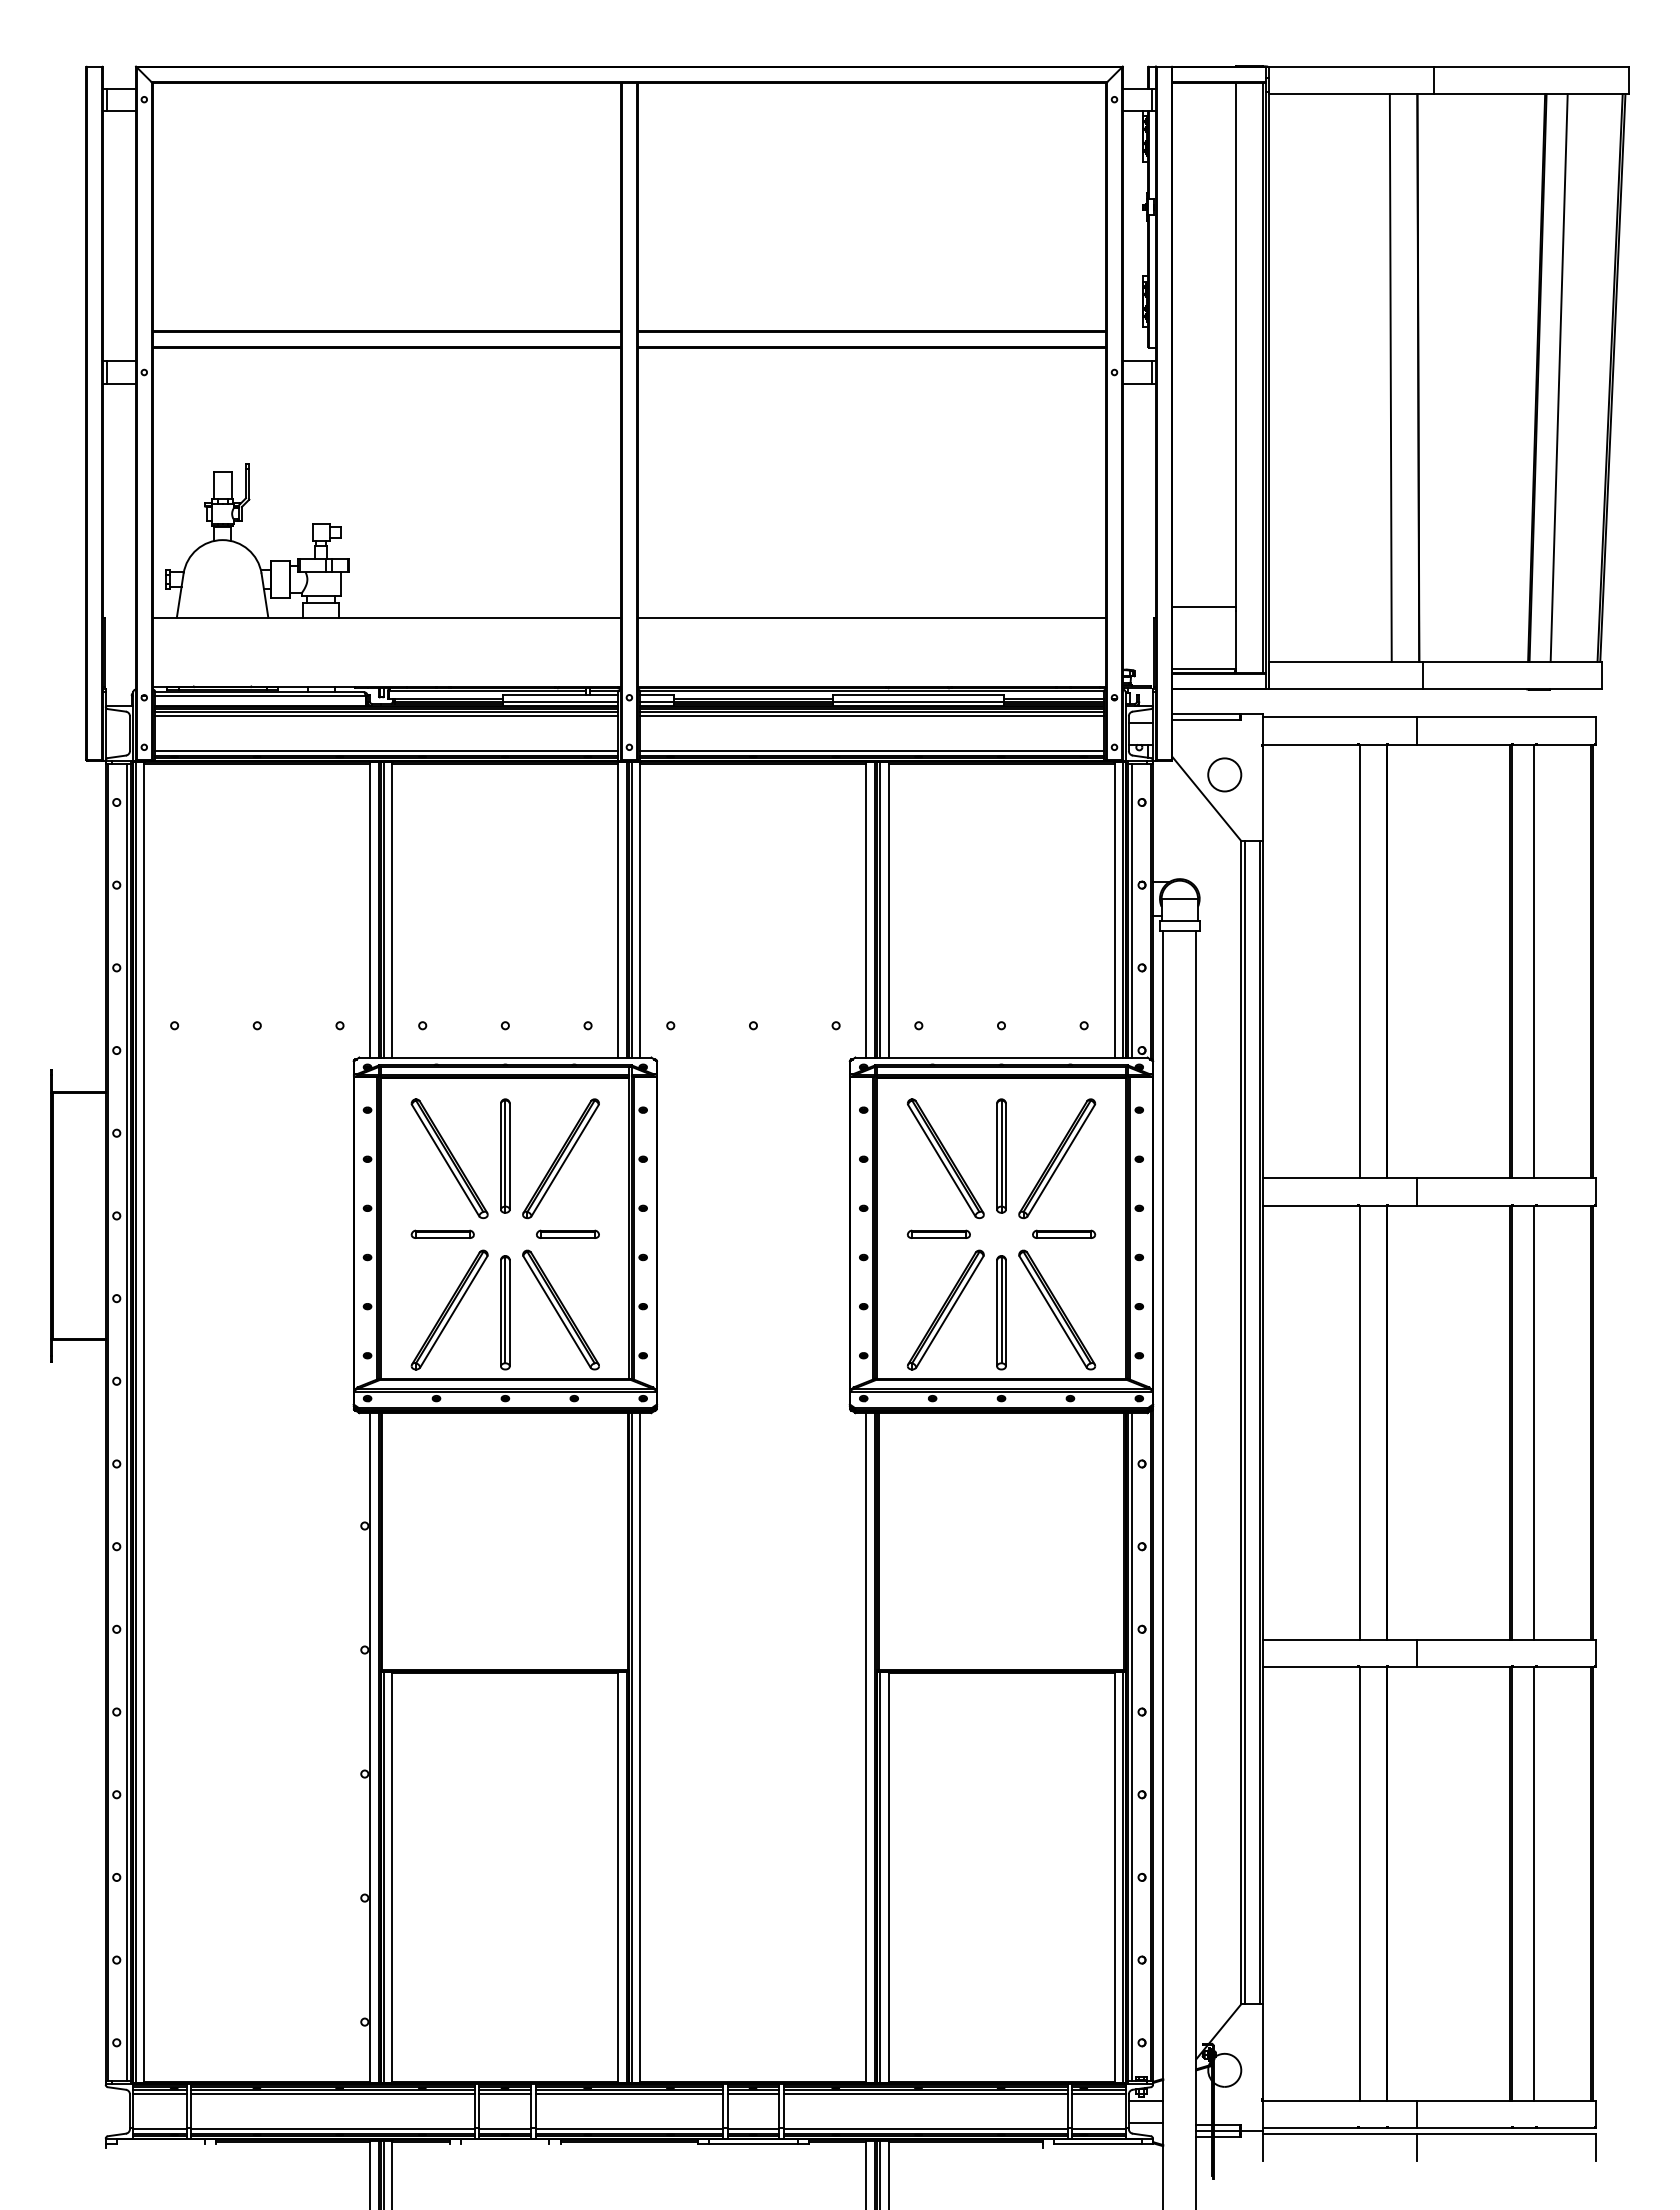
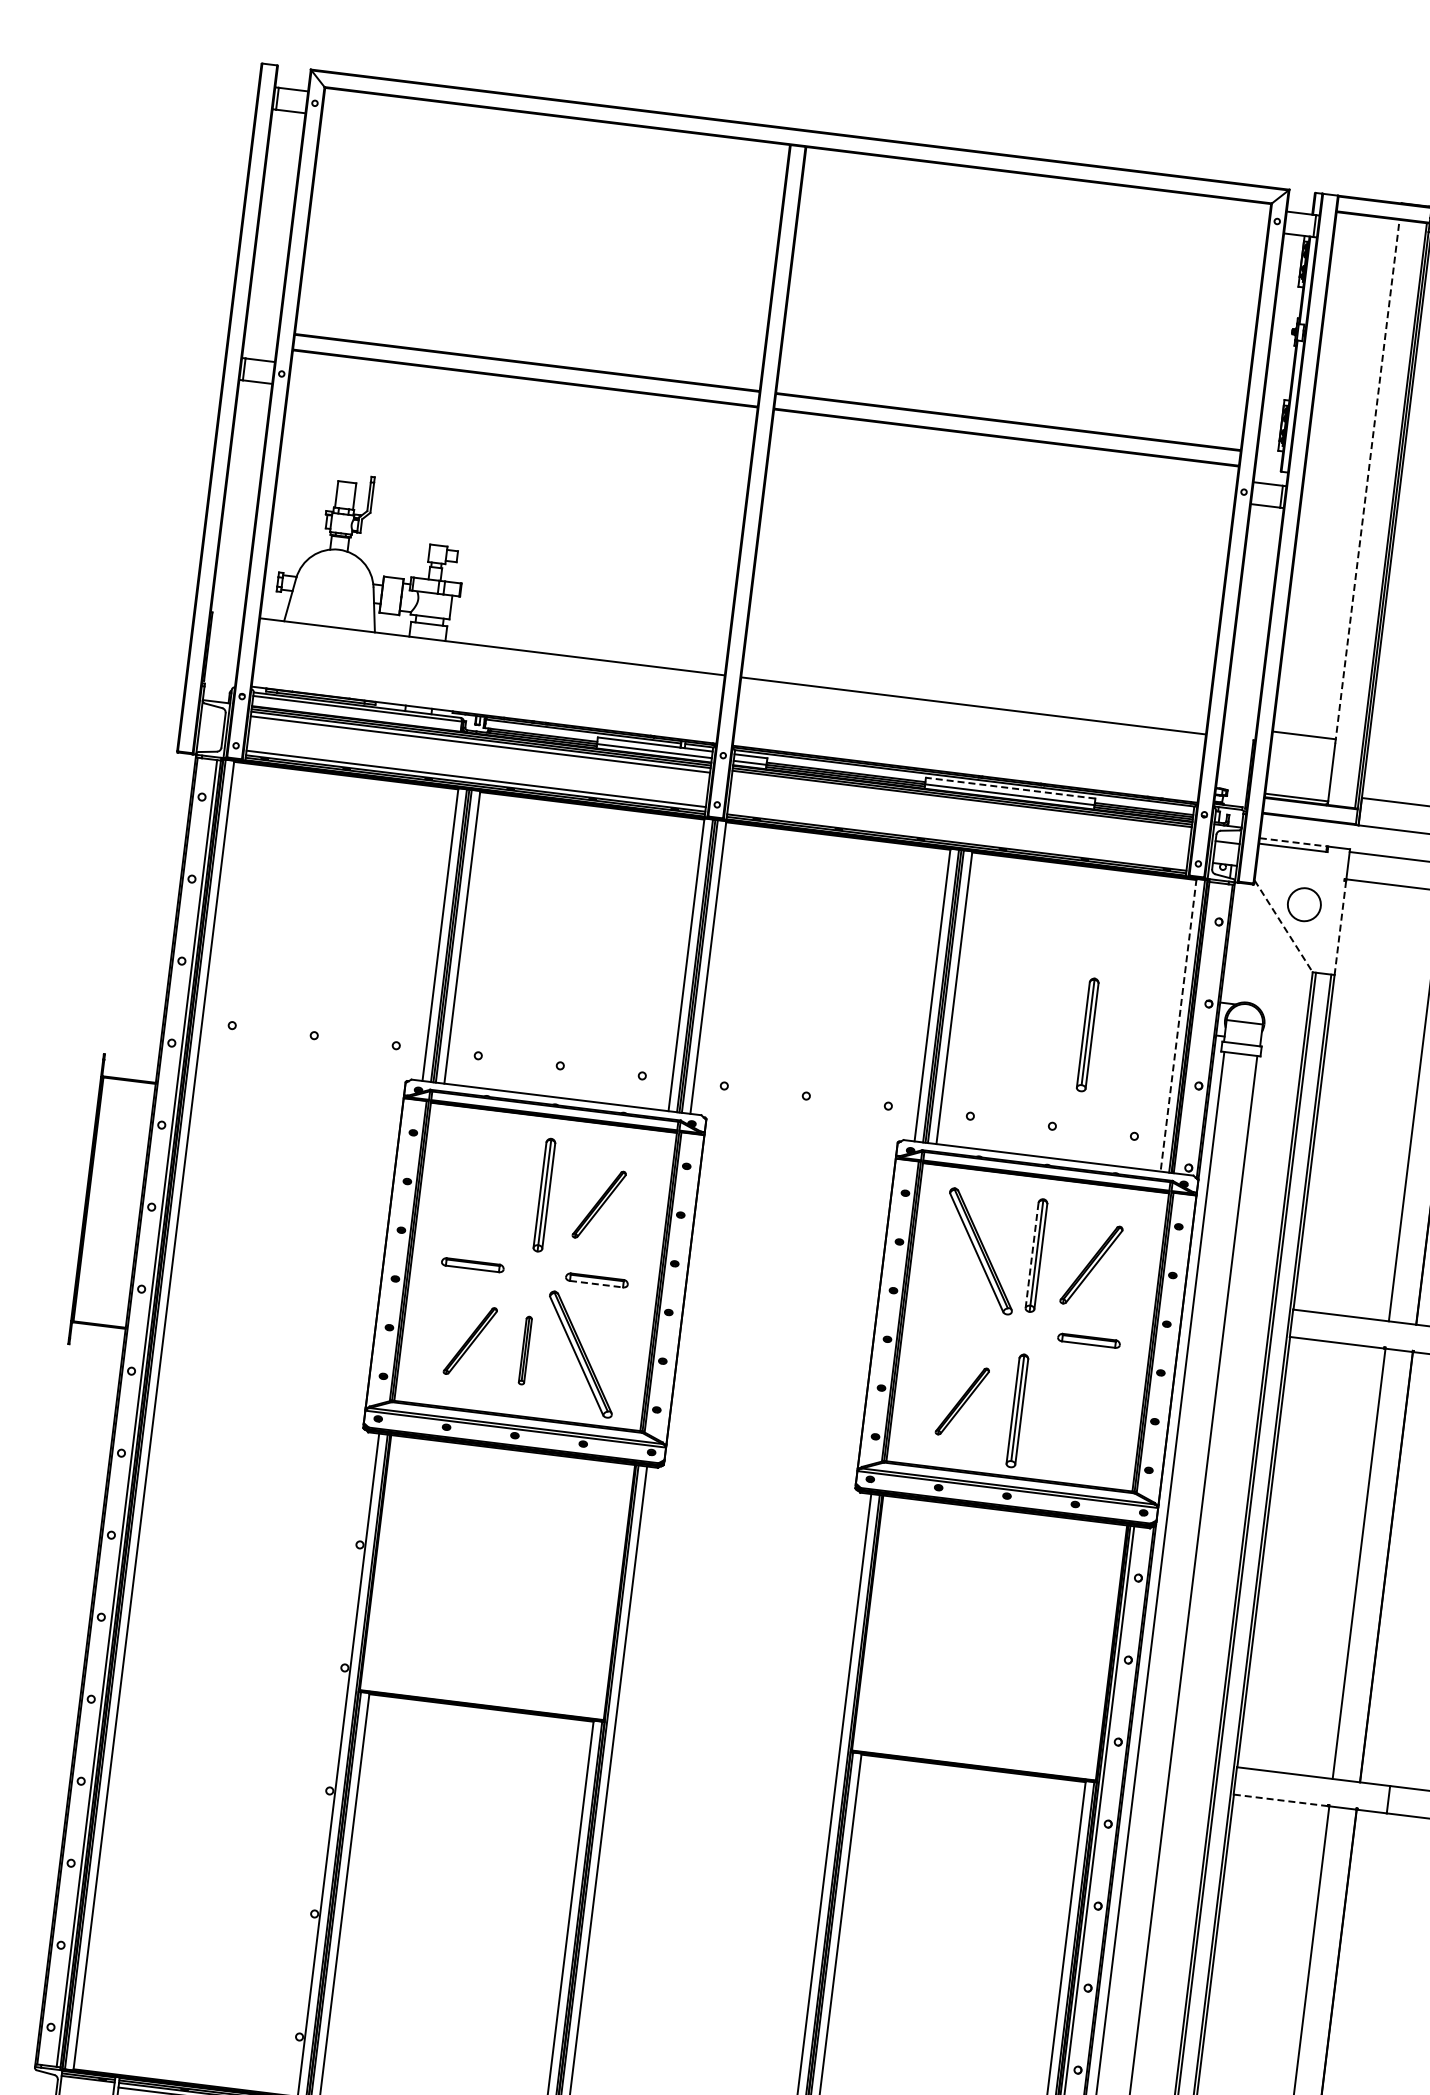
line: (1235, 346) -> (1367, 481), solid -> dashed
line: (918, 695) -> (1010, 788), solid -> dashed
line: (1206, 714) -> (1293, 842), solid -> dashed
line: (871, 716) -> (961, 803), removed
line: (871, 750) -> (956, 837), removed
line: (1263, 794) -> (1340, 928), solid -> dashed
line: (1207, 799) -> (1284, 926), solid -> dashed
line: (1114, 910) -> (1178, 1025), solid -> dashed
line: (1131, 910) -> (1195, 1027), removed
part: (1025, 930) -> (1087, 1034), added
line: (997, 1157) -> (1032, 1256), solid -> dashed
part: (449, 1158) -> (488, 1190), removed
part: (560, 1158) -> (598, 1204), size x0.6
part: (1057, 1158) -> (1091, 1264), size x0.7
part: (938, 1233) -> (964, 1324), removed
line: (567, 1238) -> (596, 1284), solid -> dashed
part: (449, 1309) -> (470, 1340), size x0.6
part: (945, 1309) -> (962, 1400), size x0.6
part: (1057, 1309) -> (1073, 1414), removed
part: (505, 1312) -> (525, 1350), size x0.6
line: (1310, 1667) -> (1280, 1800), solid -> dashed
line: (159, 2094) -> (87, 2083), removed

